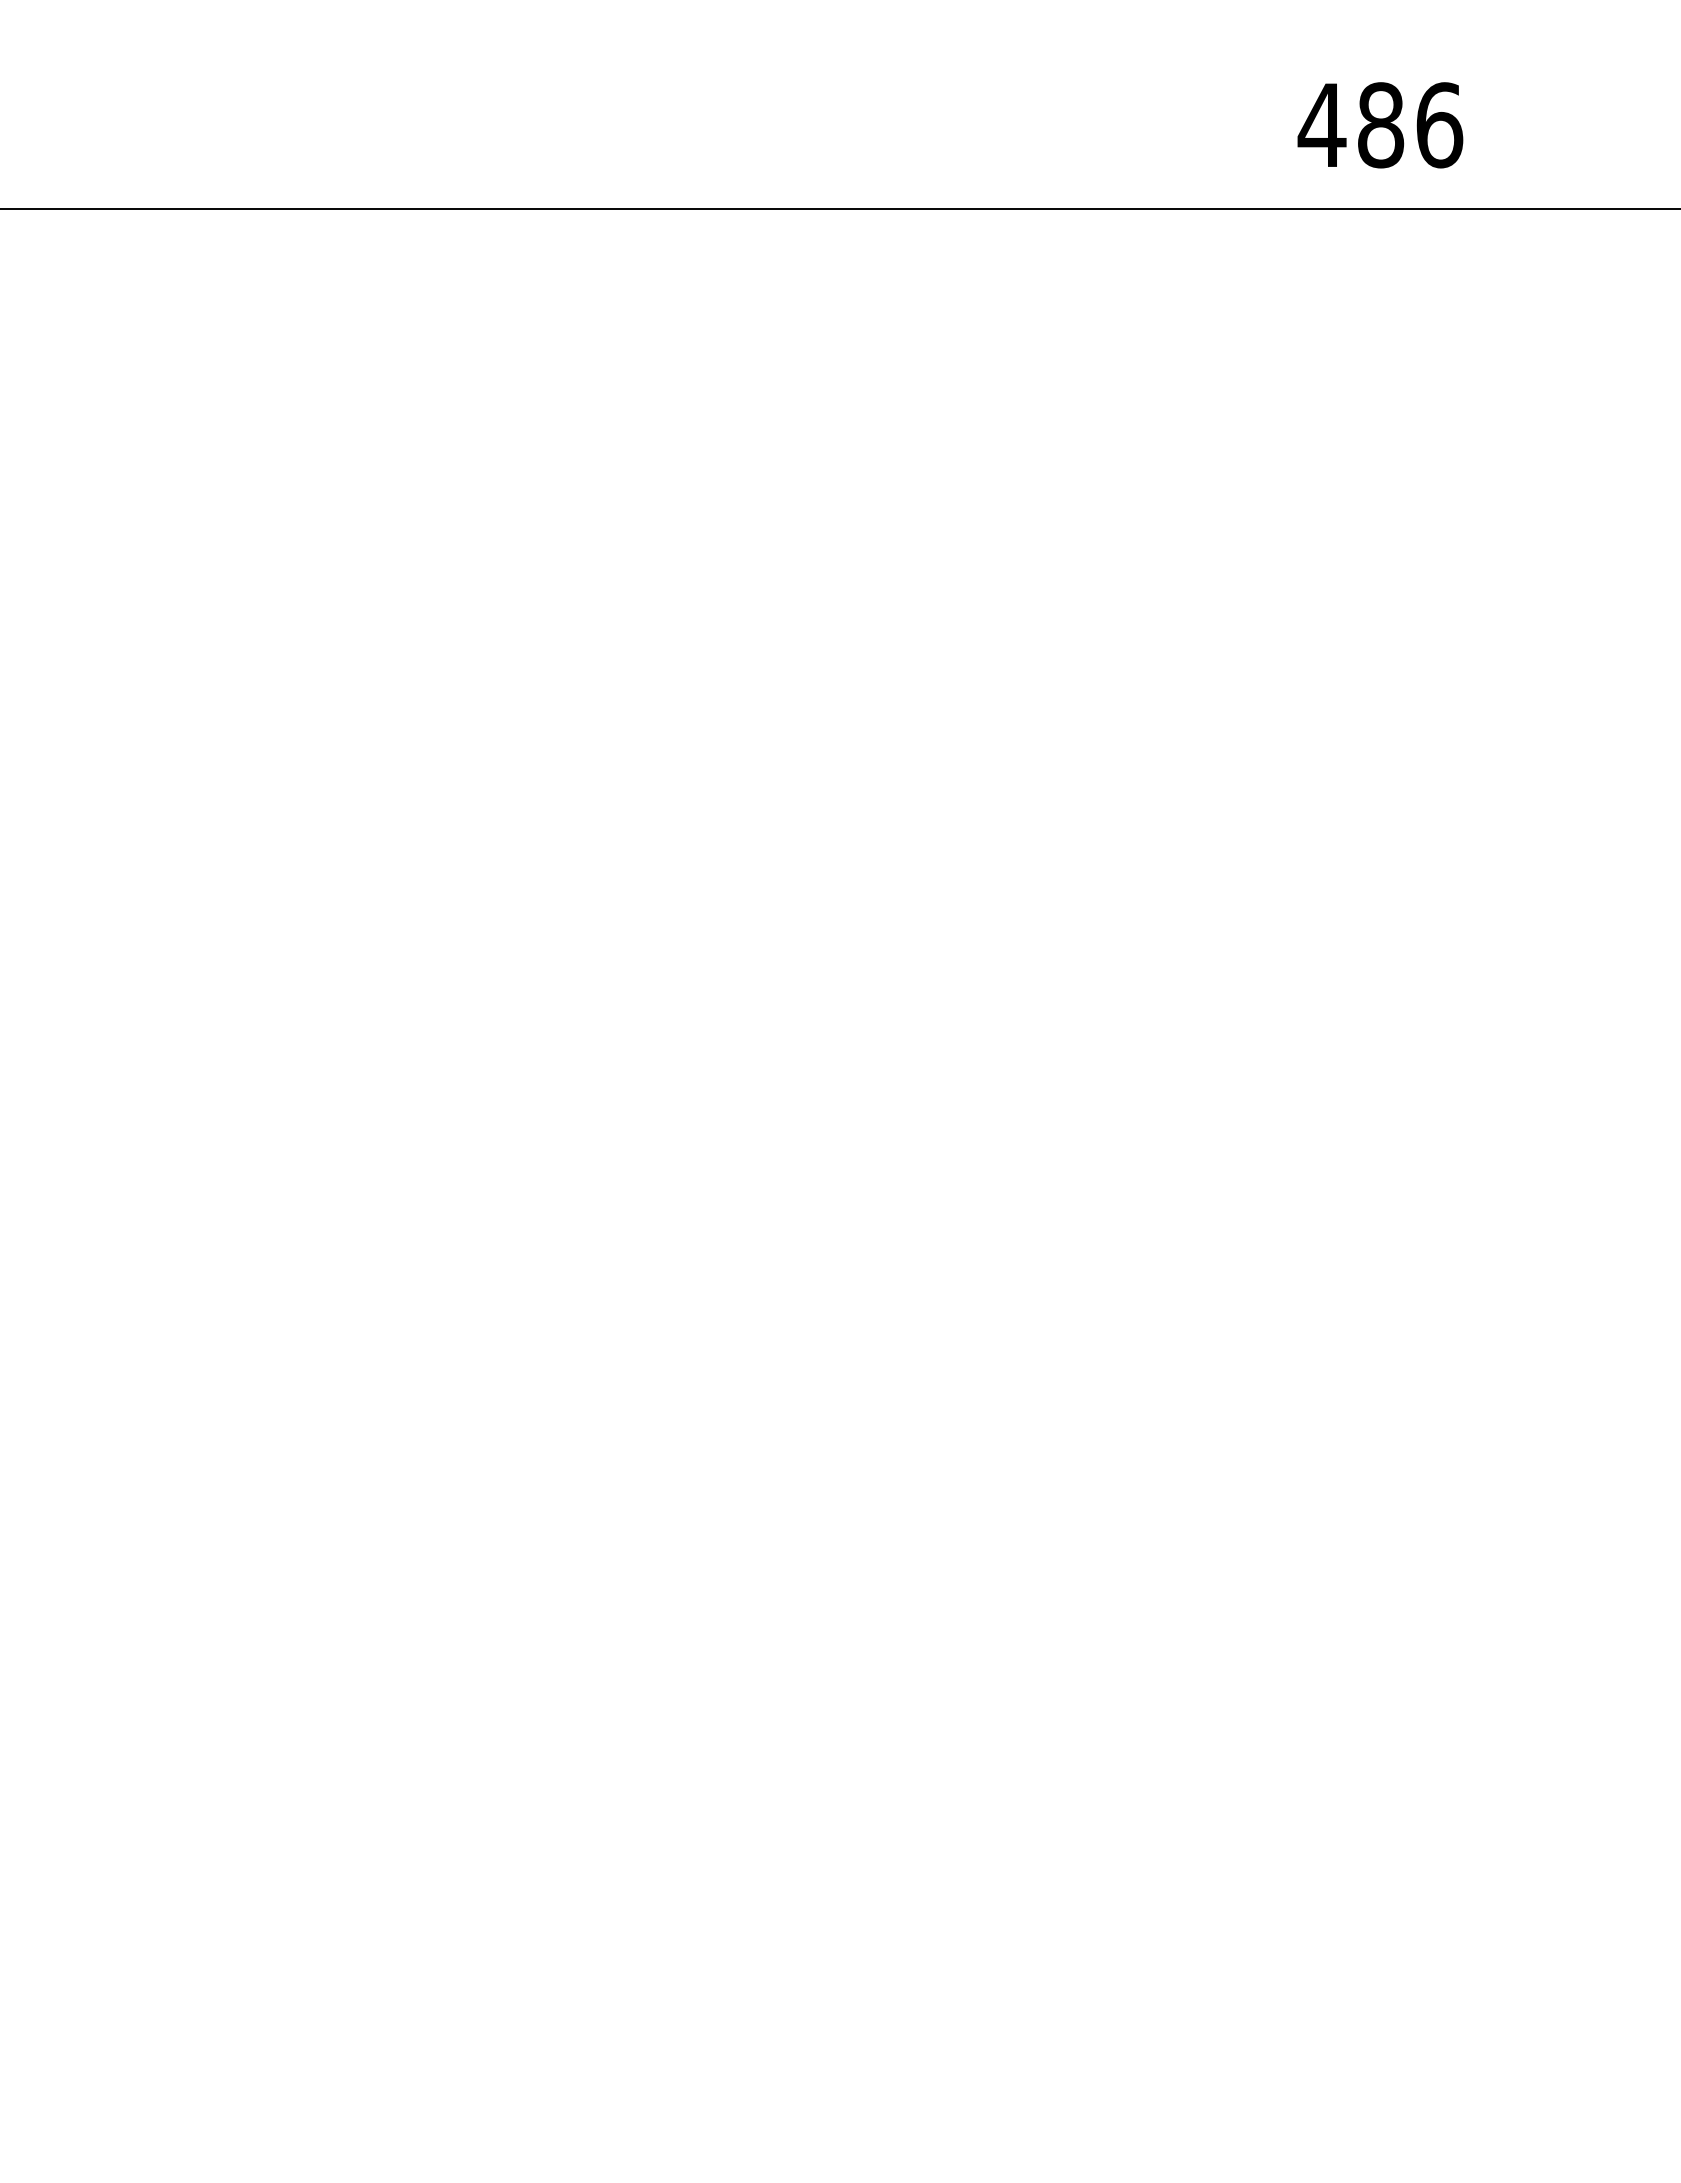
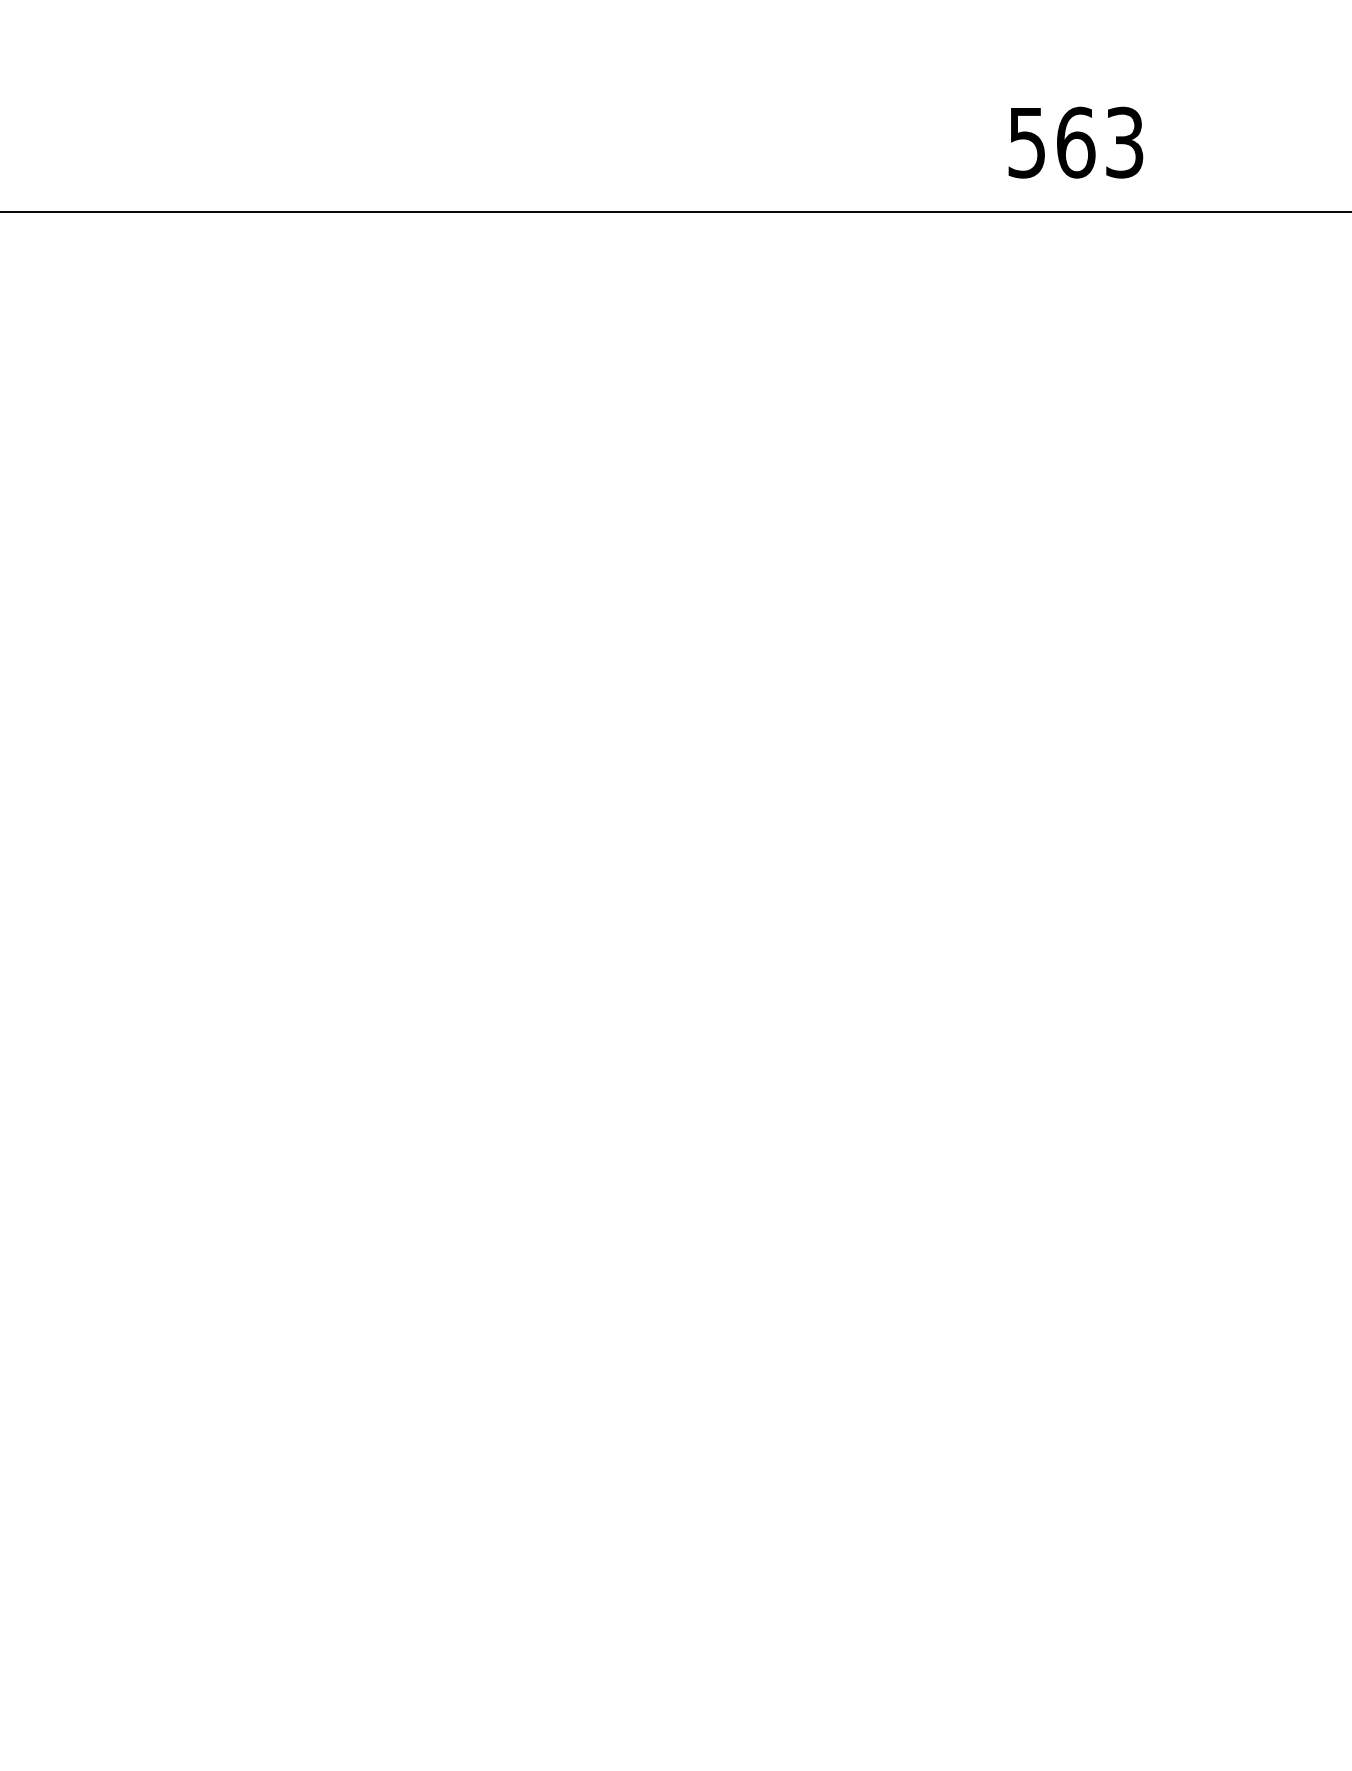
text: (1380, 125) -> (1075, 142), 486 -> 563

